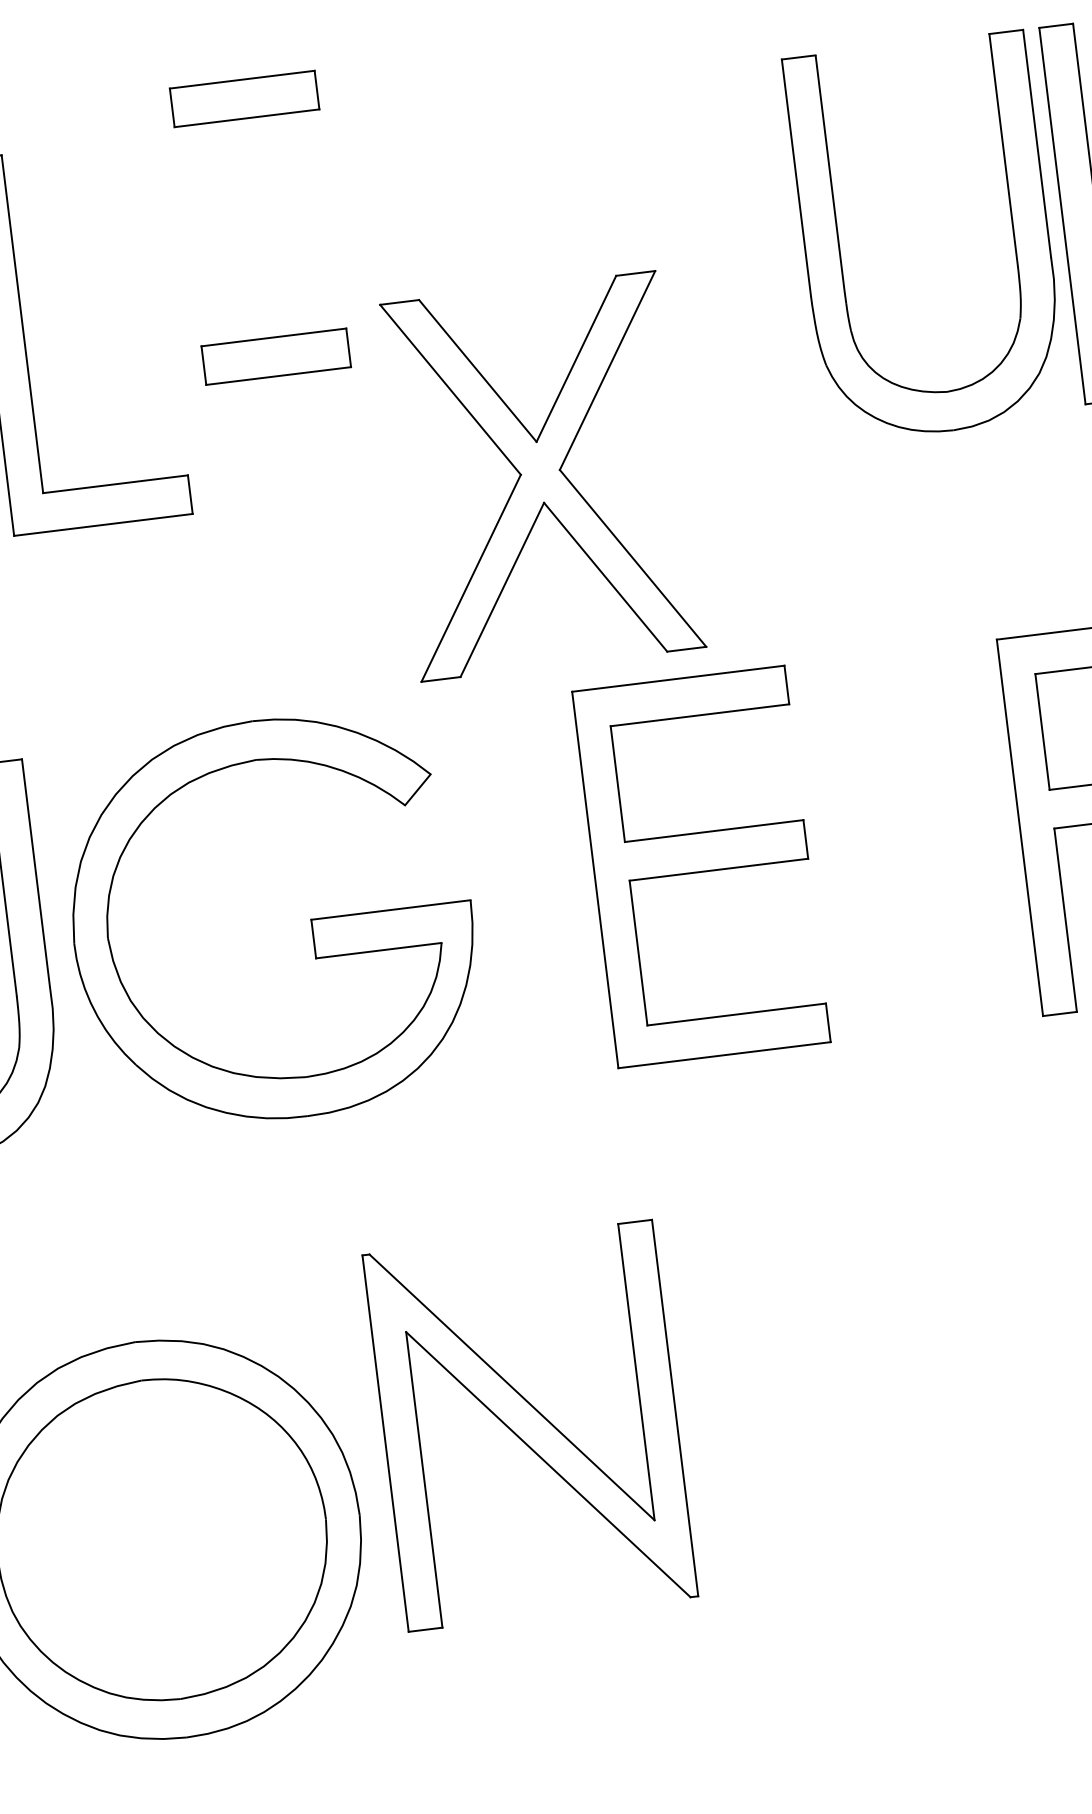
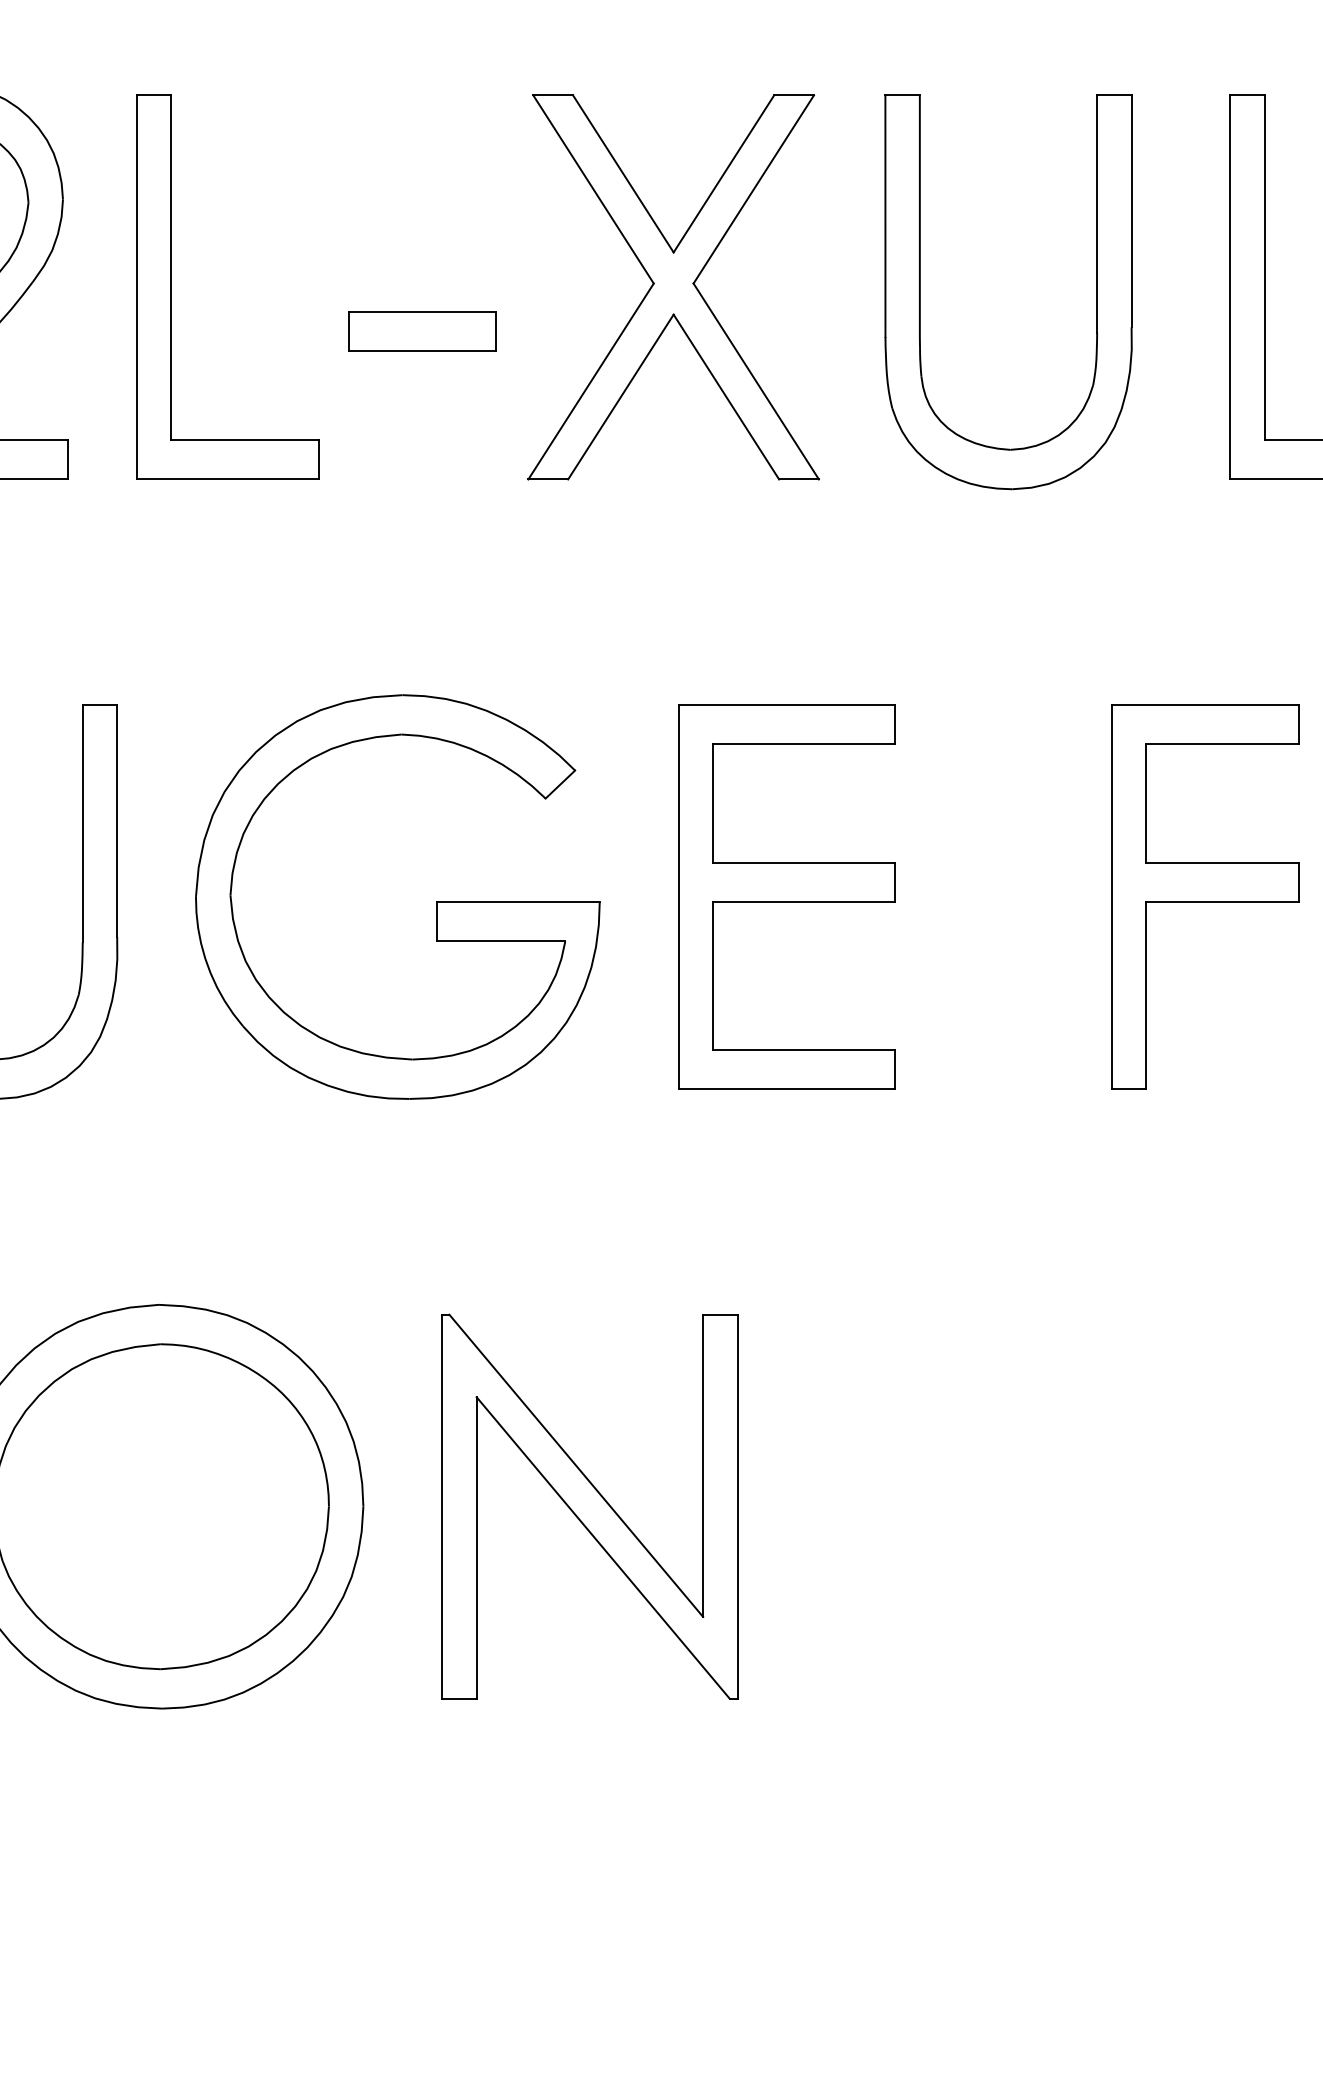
part: (244, 98) -> (422, 68), removed
part: (839, 248) -> (920, 292), moved
part: (540, 476) -> (673, 287), moved
part: (310, 919) -> (436, 901), moved
part: (529, 1425) -> (589, 1506), moved

